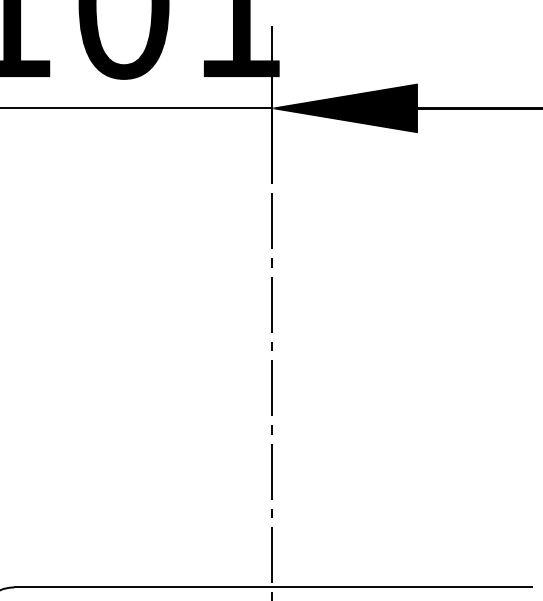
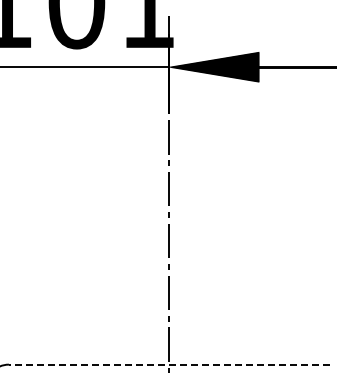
line: (273, 587) -> (169, 364), solid -> dashed

